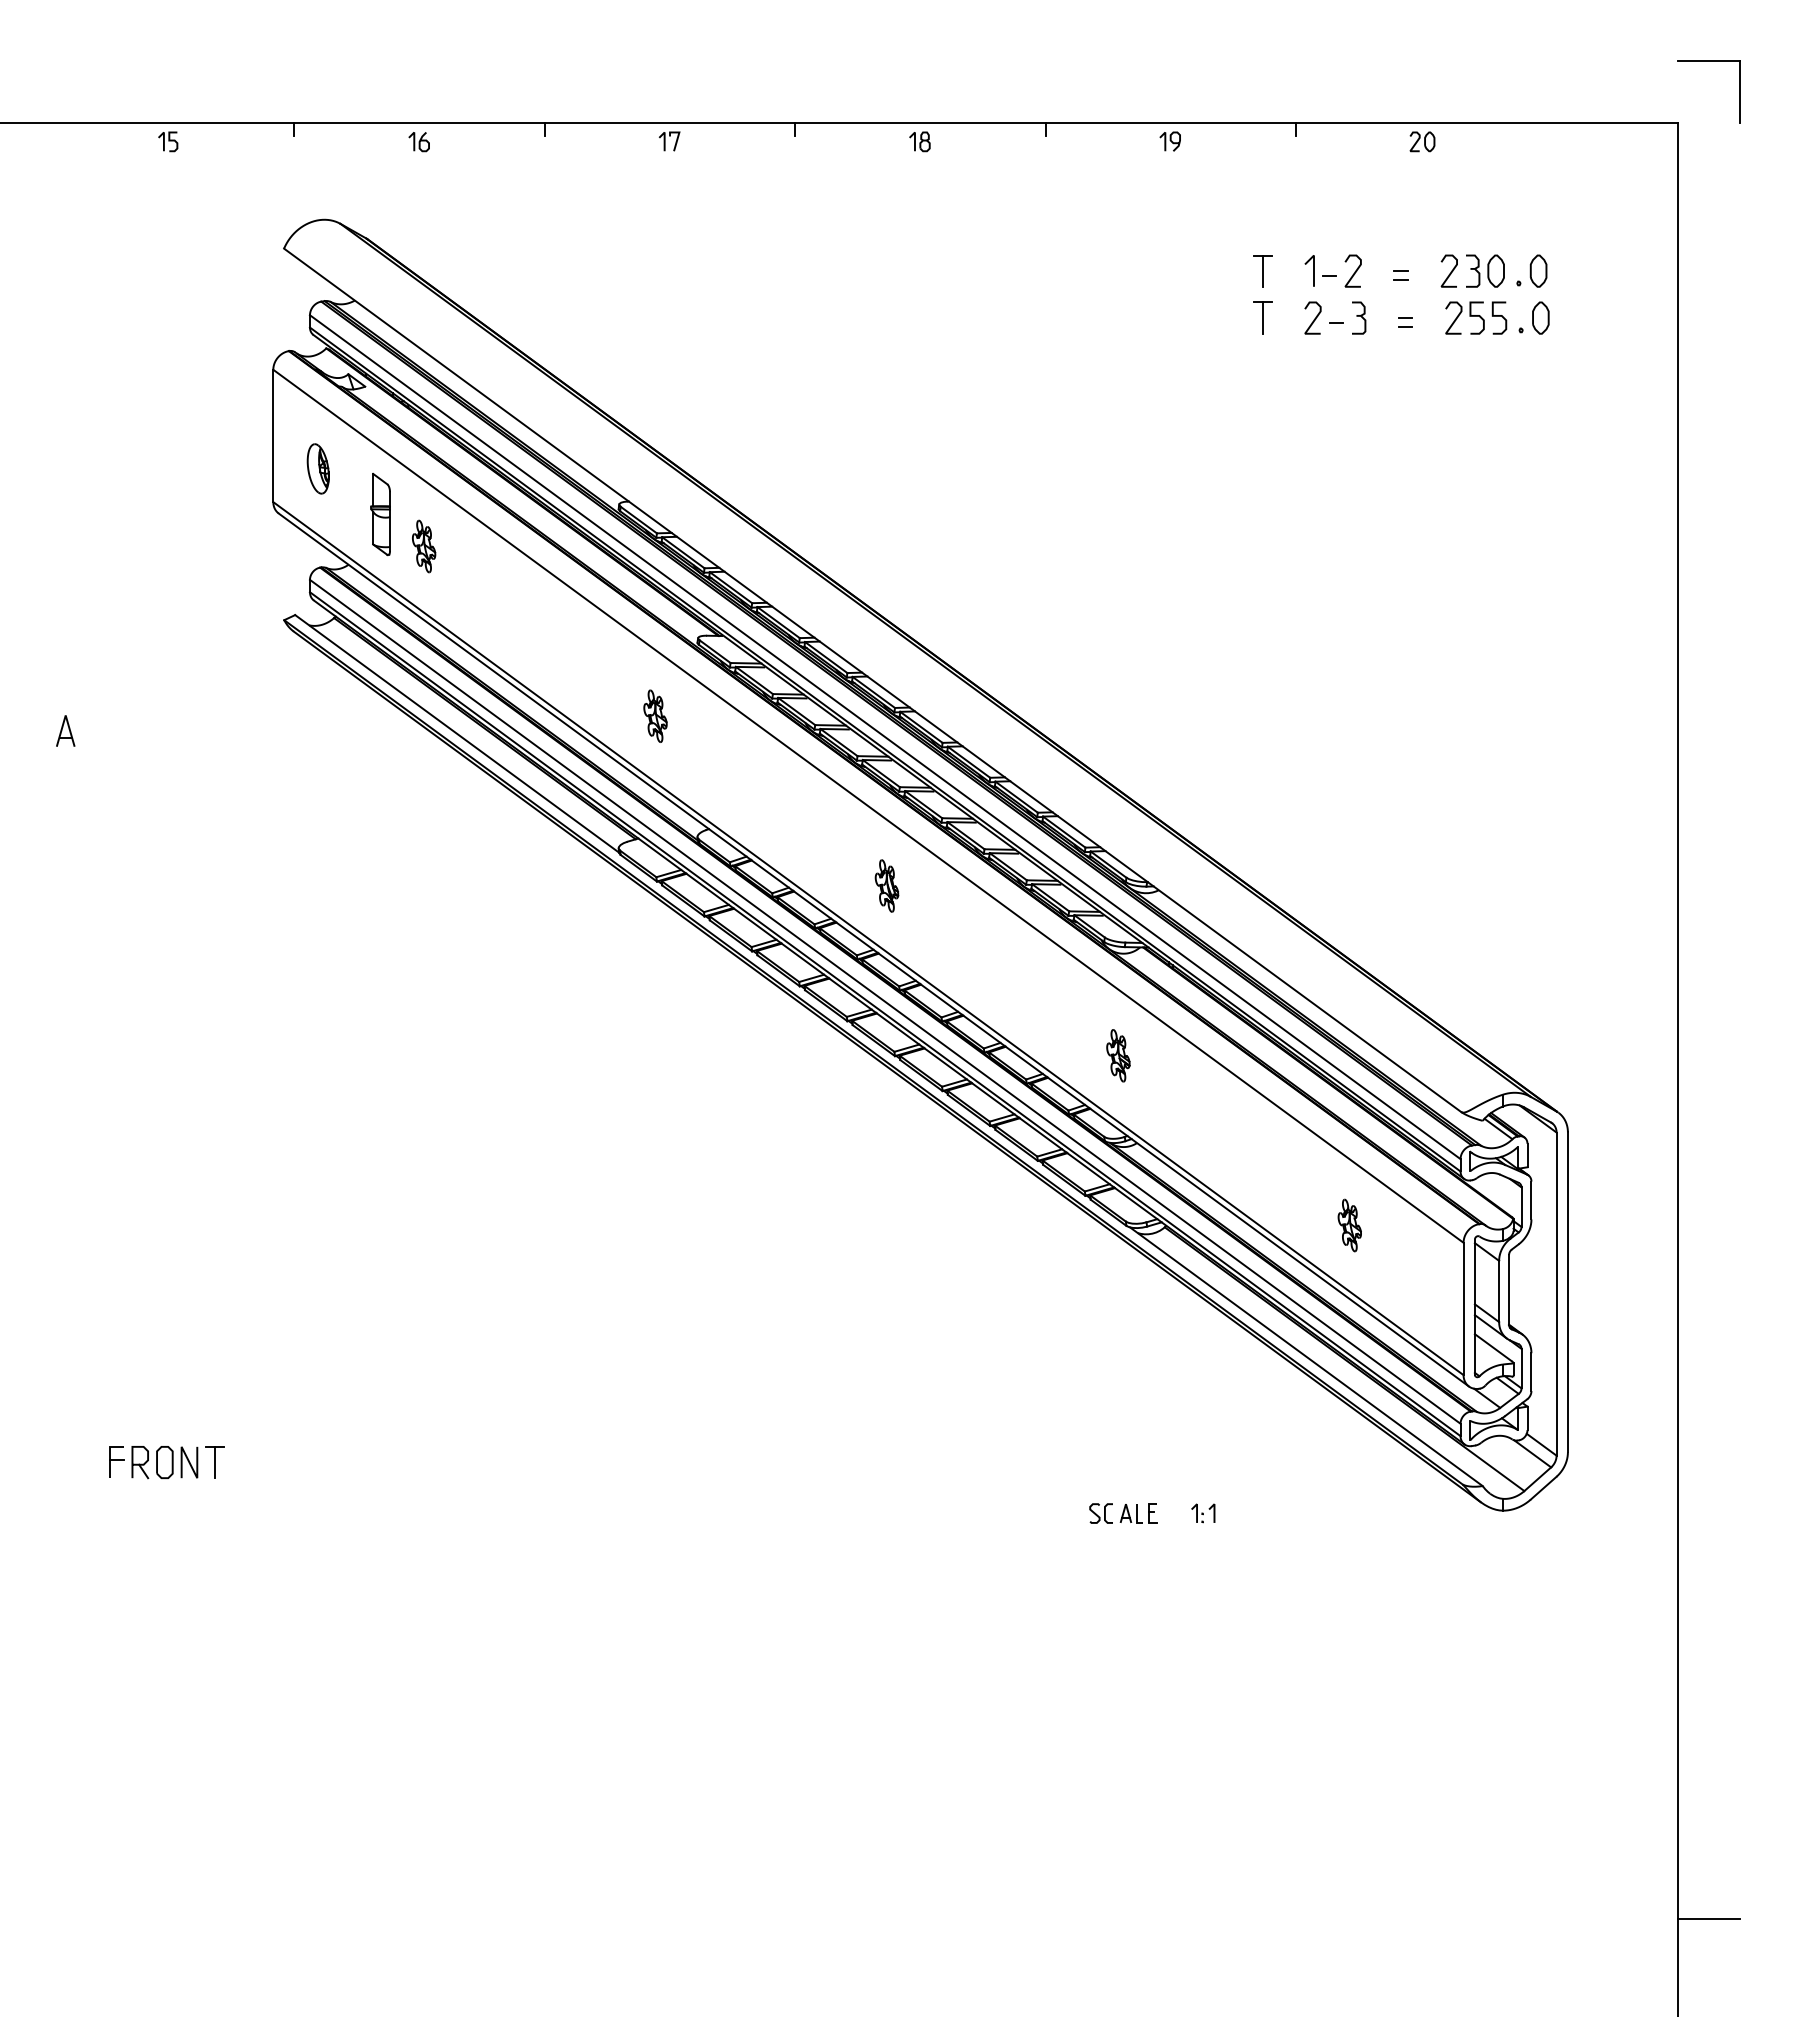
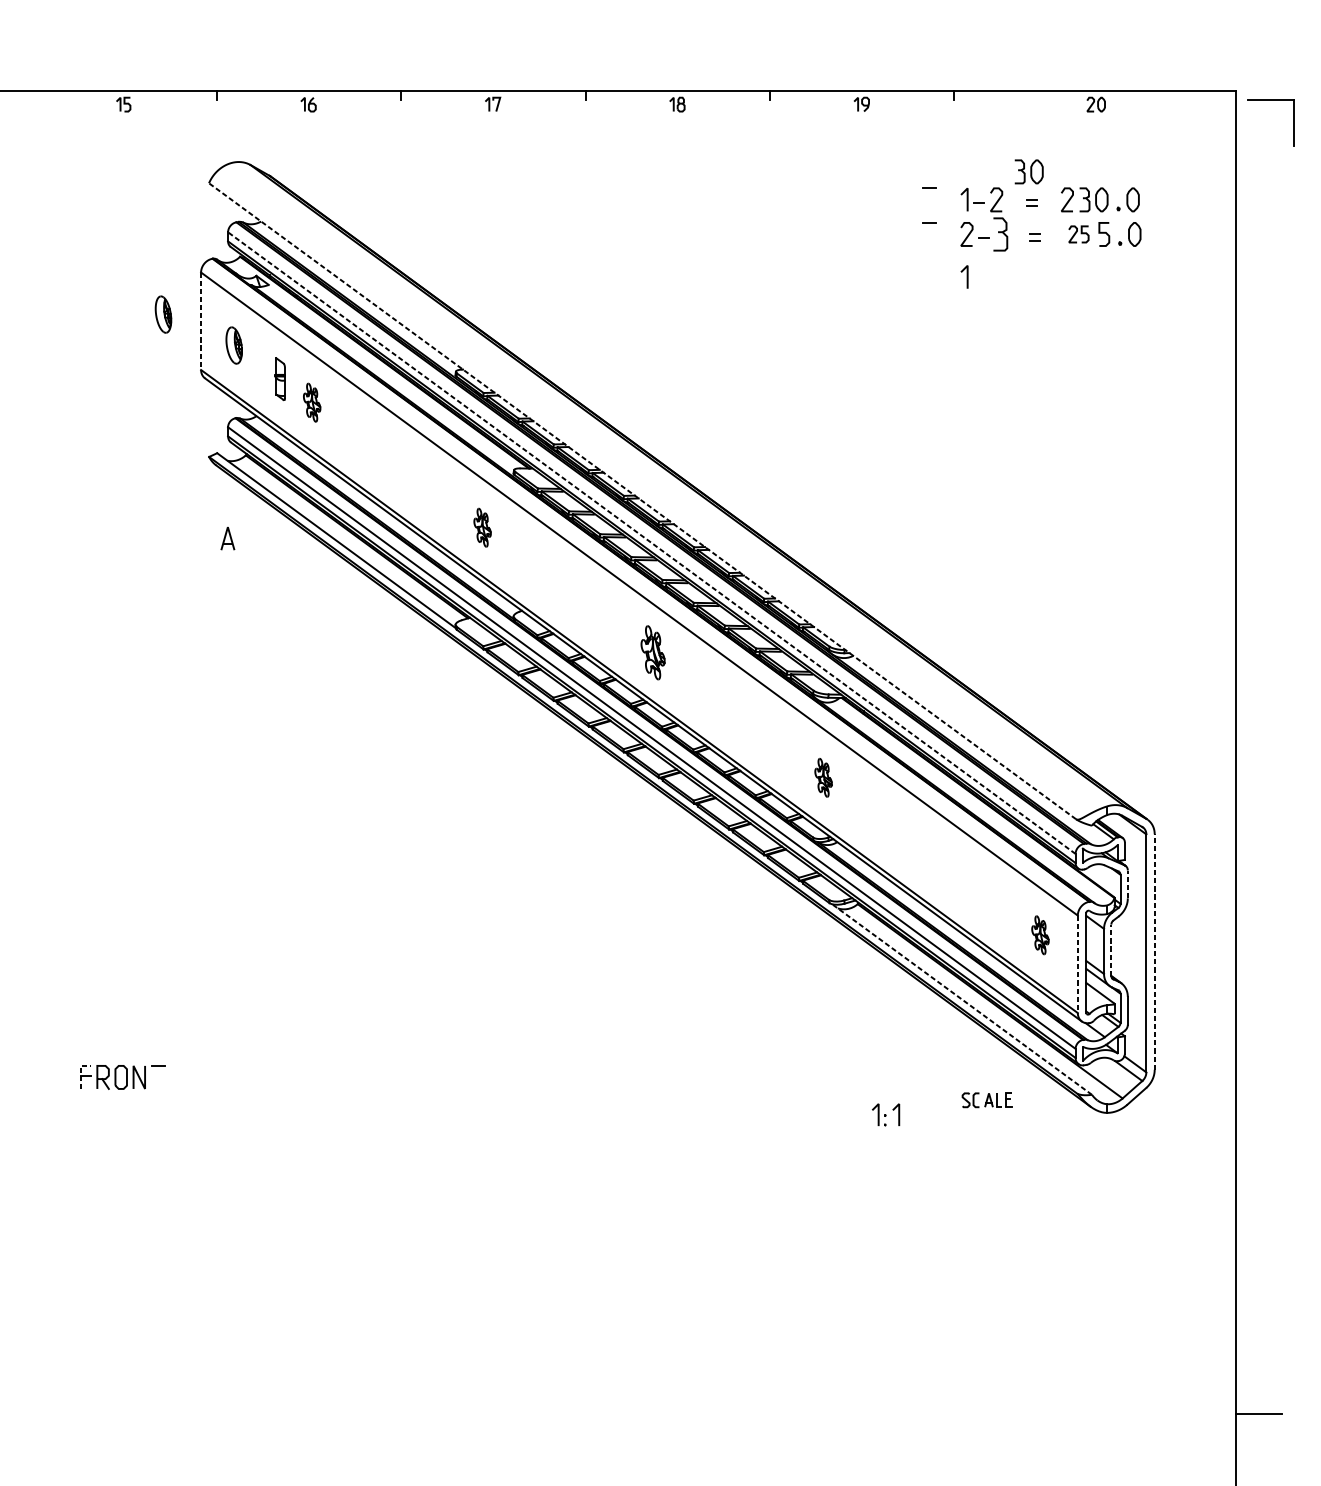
part: (1708, 61) -> (1270, 100), moved
part: (1422, 141) -> (1096, 104), moved
part: (1397, 232) -> (1029, 171), added
line: (1262, 270) -> (929, 199), removed
line: (1262, 317) -> (929, 234), removed
part: (1359, 317) -> (1001, 234), size x1.4
part: (1464, 317) -> (1078, 234), size x0.7
line: (1313, 375) -> (967, 276), added
part: (221, 426) -> (162, 314), added
line: (273, 436) -> (201, 321), solid -> dashed
part: (380, 514) -> (280, 379), size x0.7
line: (872, 680) -> (642, 501), solid -> dashed
part: (65, 730) -> (227, 538), moved
line: (884, 736) -> (651, 542), solid -> dashed
part: (886, 885) -> (652, 652), size x1.4
line: (1531, 1200) -> (1127, 884), solid -> dashed
part: (1349, 1225) -> (1040, 935), moved
line: (1509, 1289) -> (1111, 949), solid -> dashed
line: (1567, 1292) -> (1154, 952), solid -> dashed
line: (1463, 1309) -> (1077, 964), solid -> dashed
line: (1306, 1356) -> (962, 999), solid -> dashed
line: (110, 1454) -> (81, 1071), solid -> dashed
line: (215, 1462) -> (158, 1077), removed
part: (1123, 1513) -> (987, 1100), moved
part: (1203, 1513) -> (886, 1114), size x1.6

